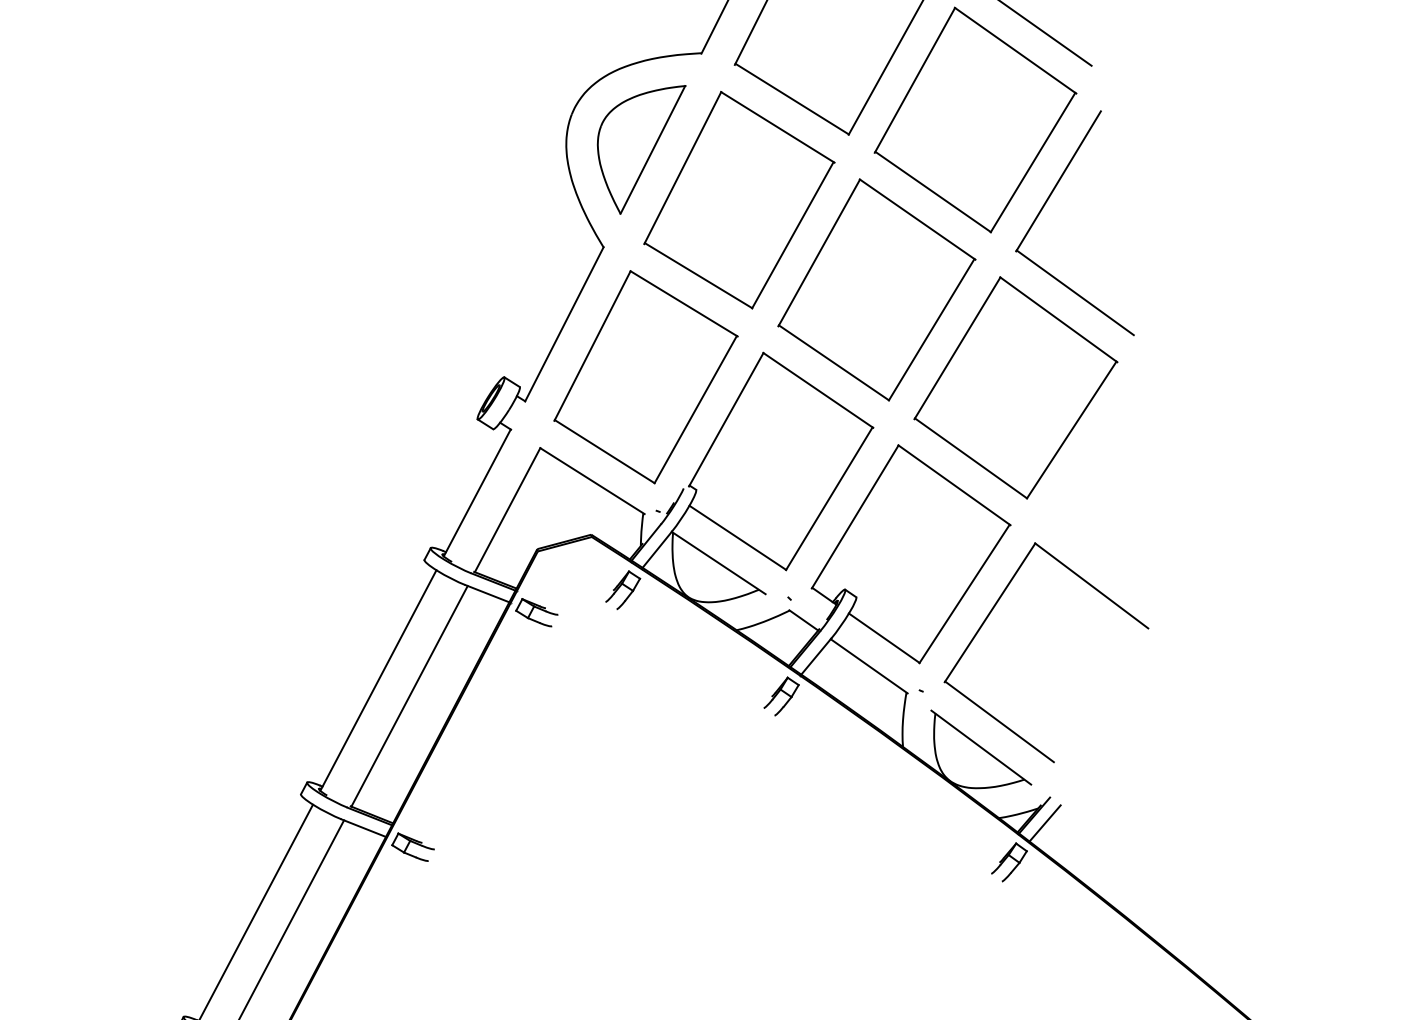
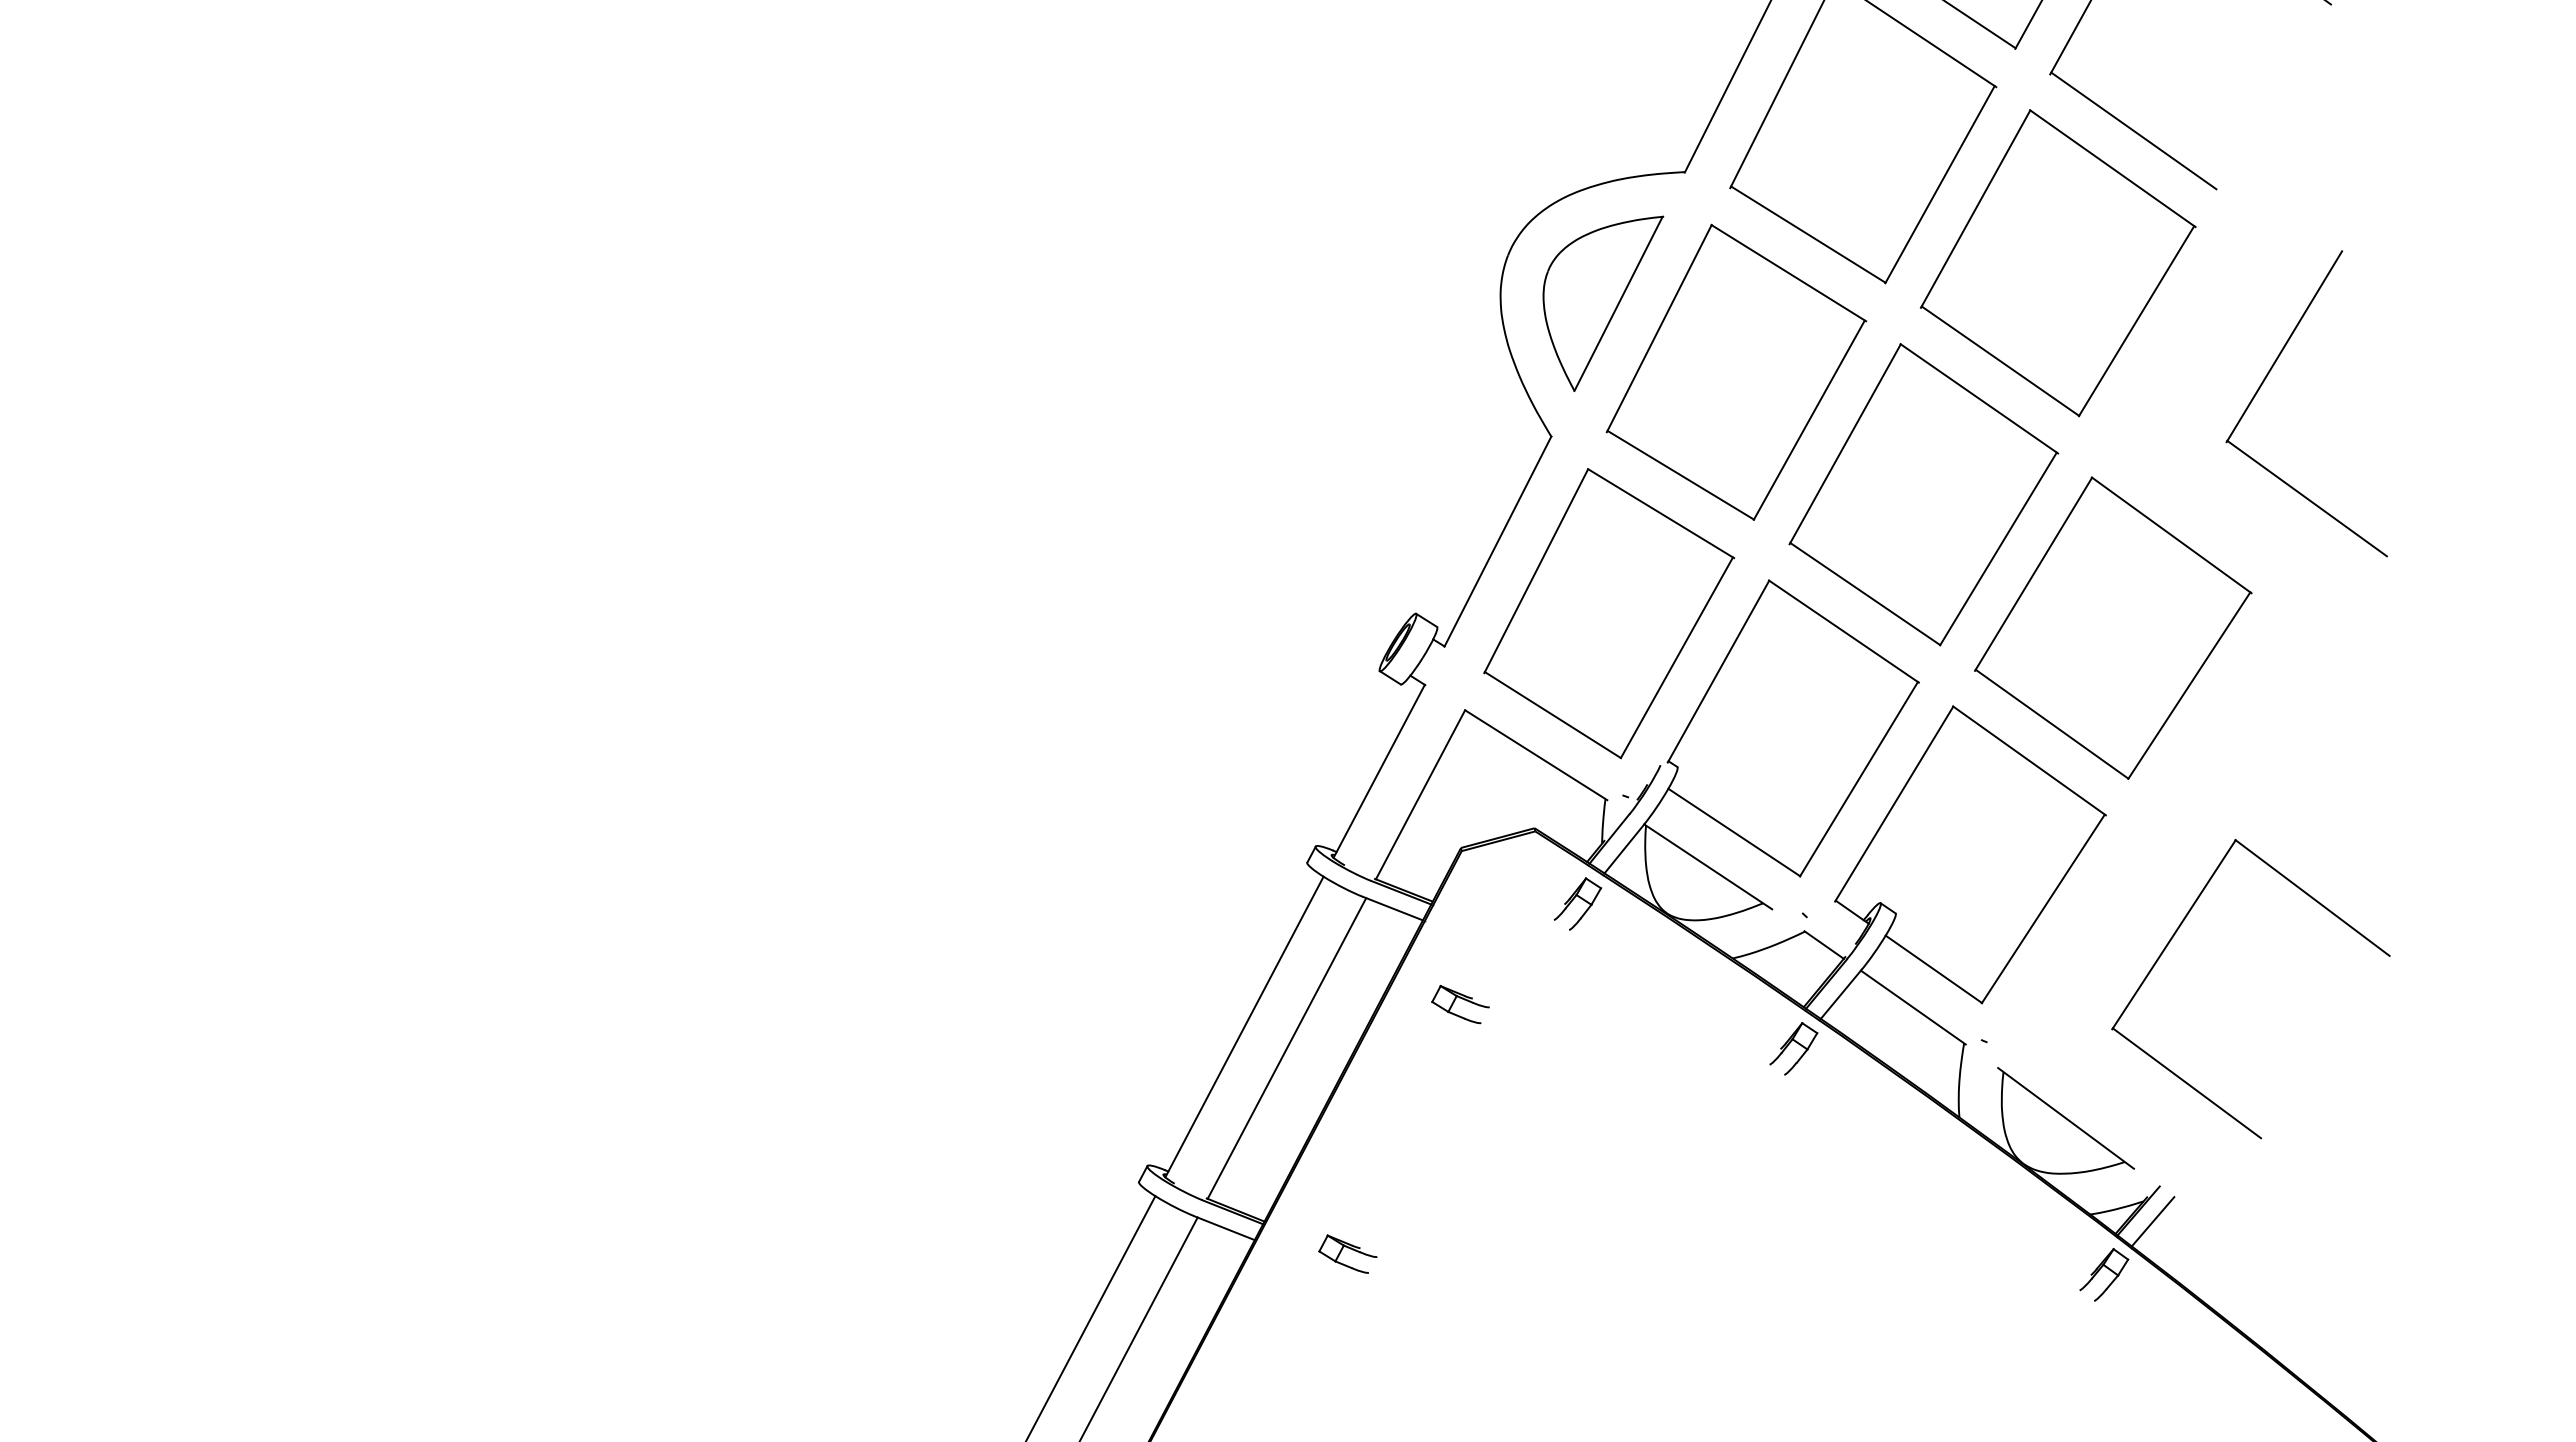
part: (1045, 204) -> (2266, 378), moved
part: (536, 612) -> (1460, 1004), moved
part: (987, 618) -> (2170, 942), moved
part: (412, 846) -> (1347, 1253), moved

